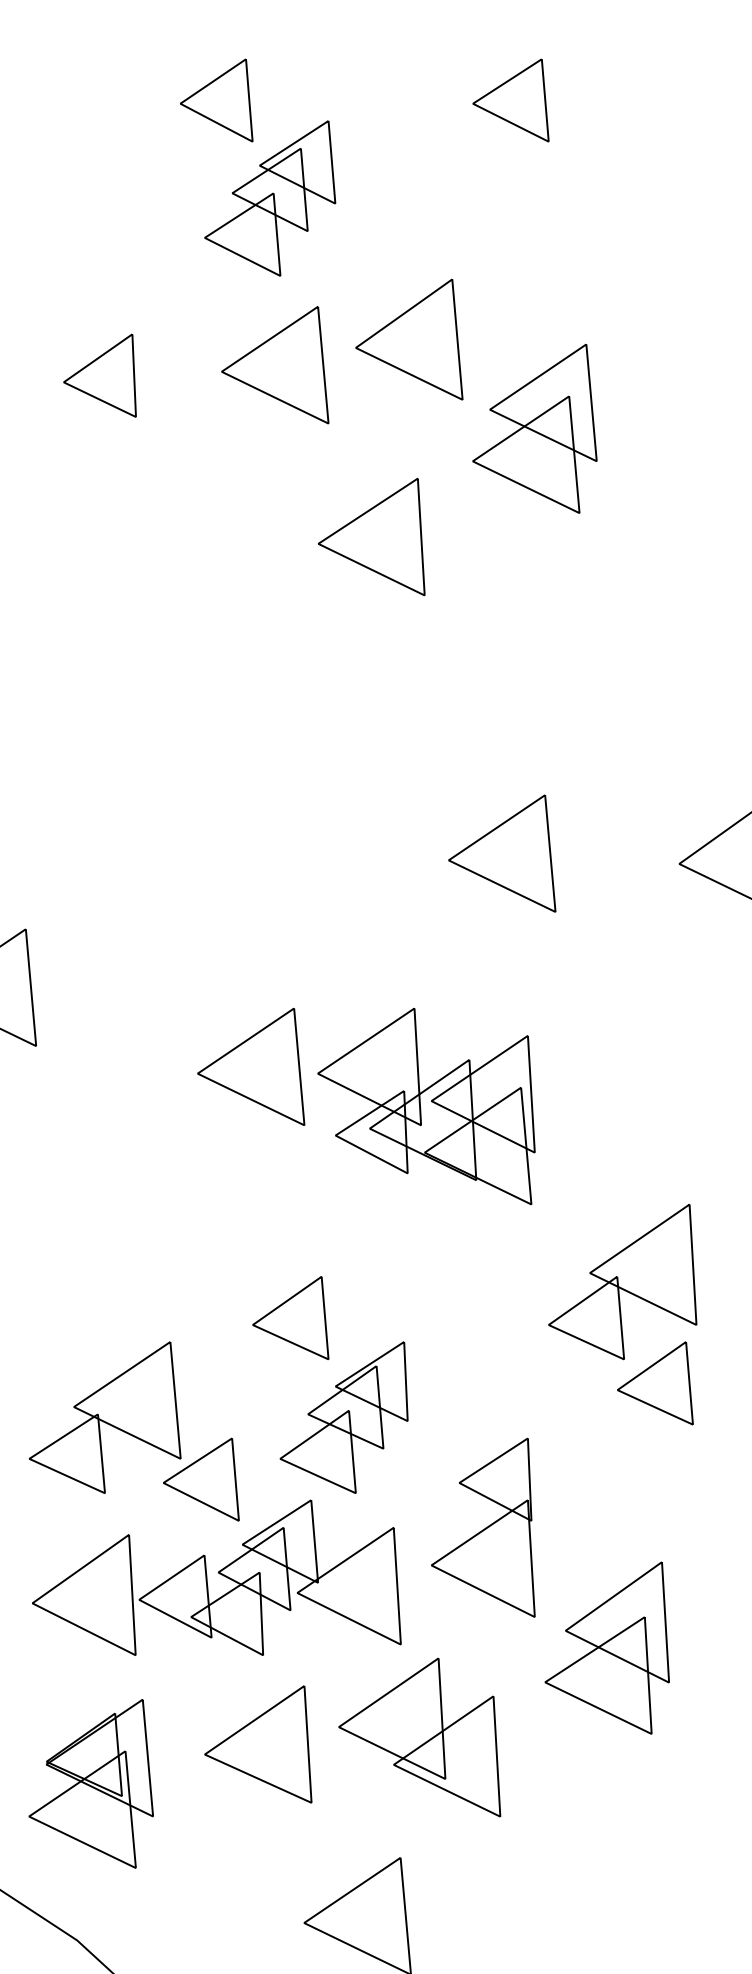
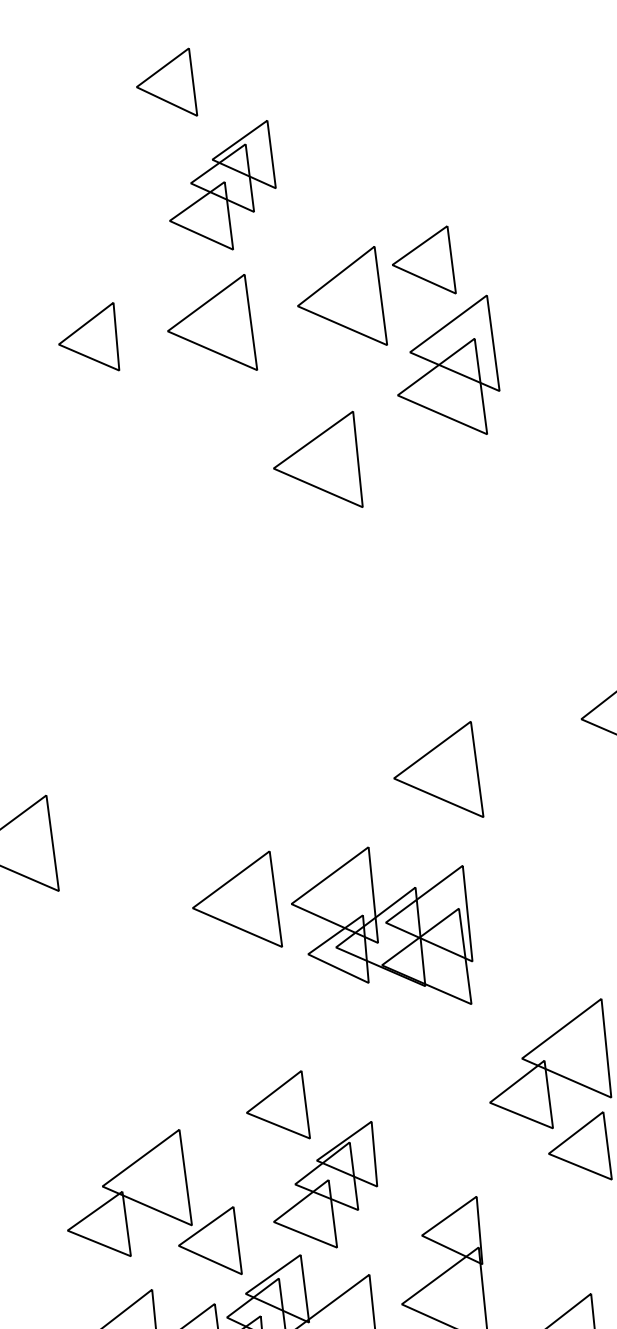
part: (216, 100) -> (166, 83), moved
part: (510, 100) -> (423, 261), moved
part: (275, 365) -> (211, 324), moved
part: (502, 853) -> (437, 770), moved

